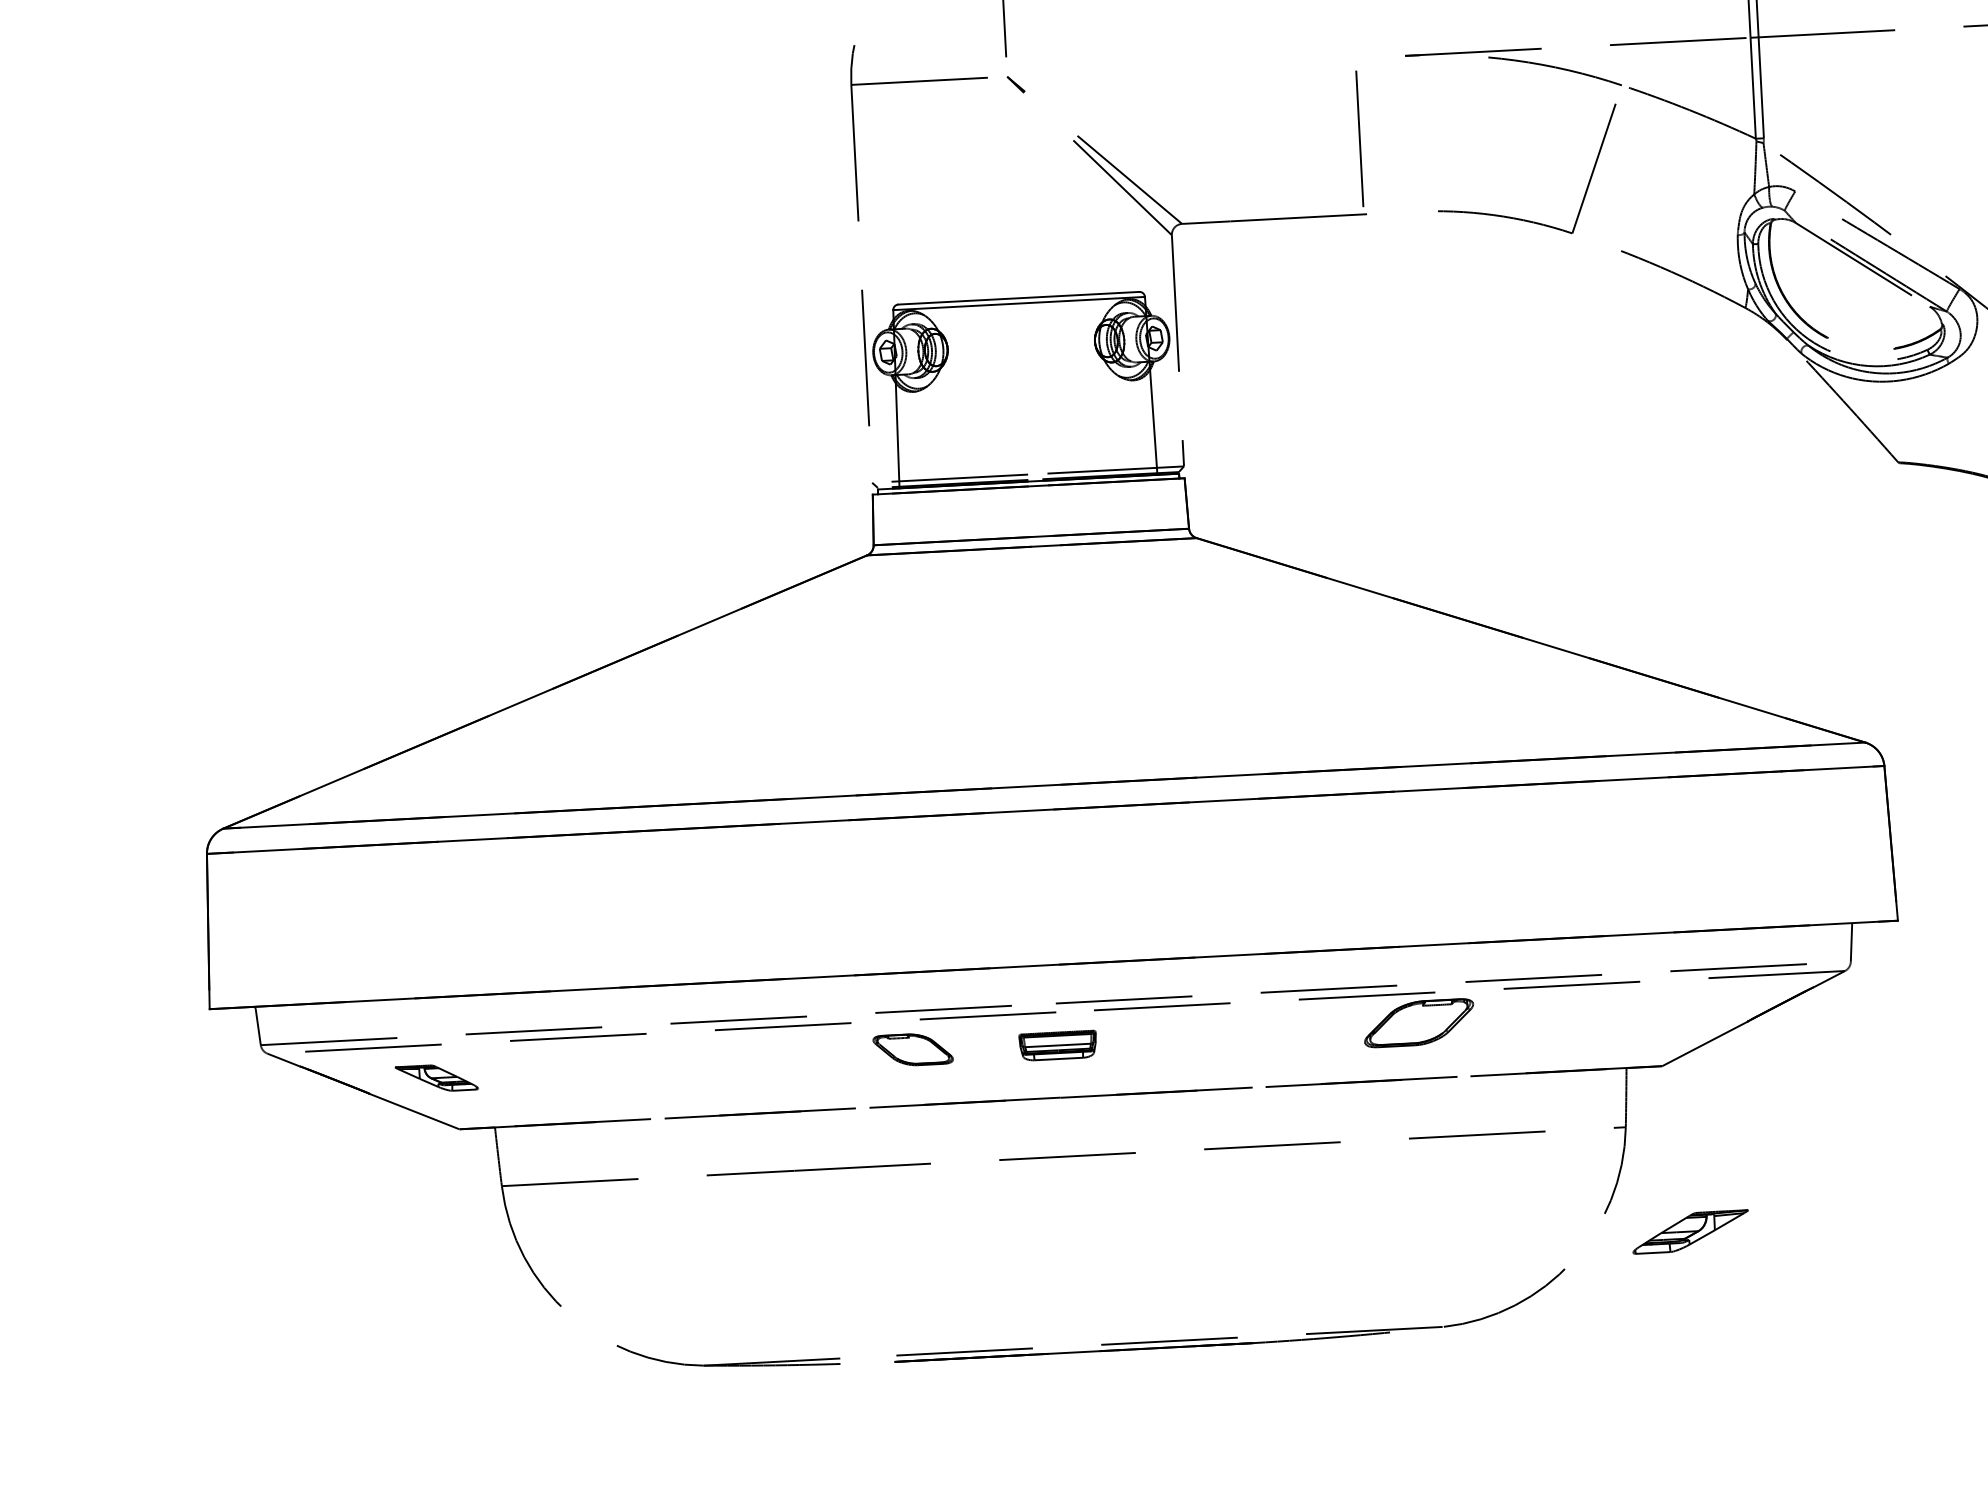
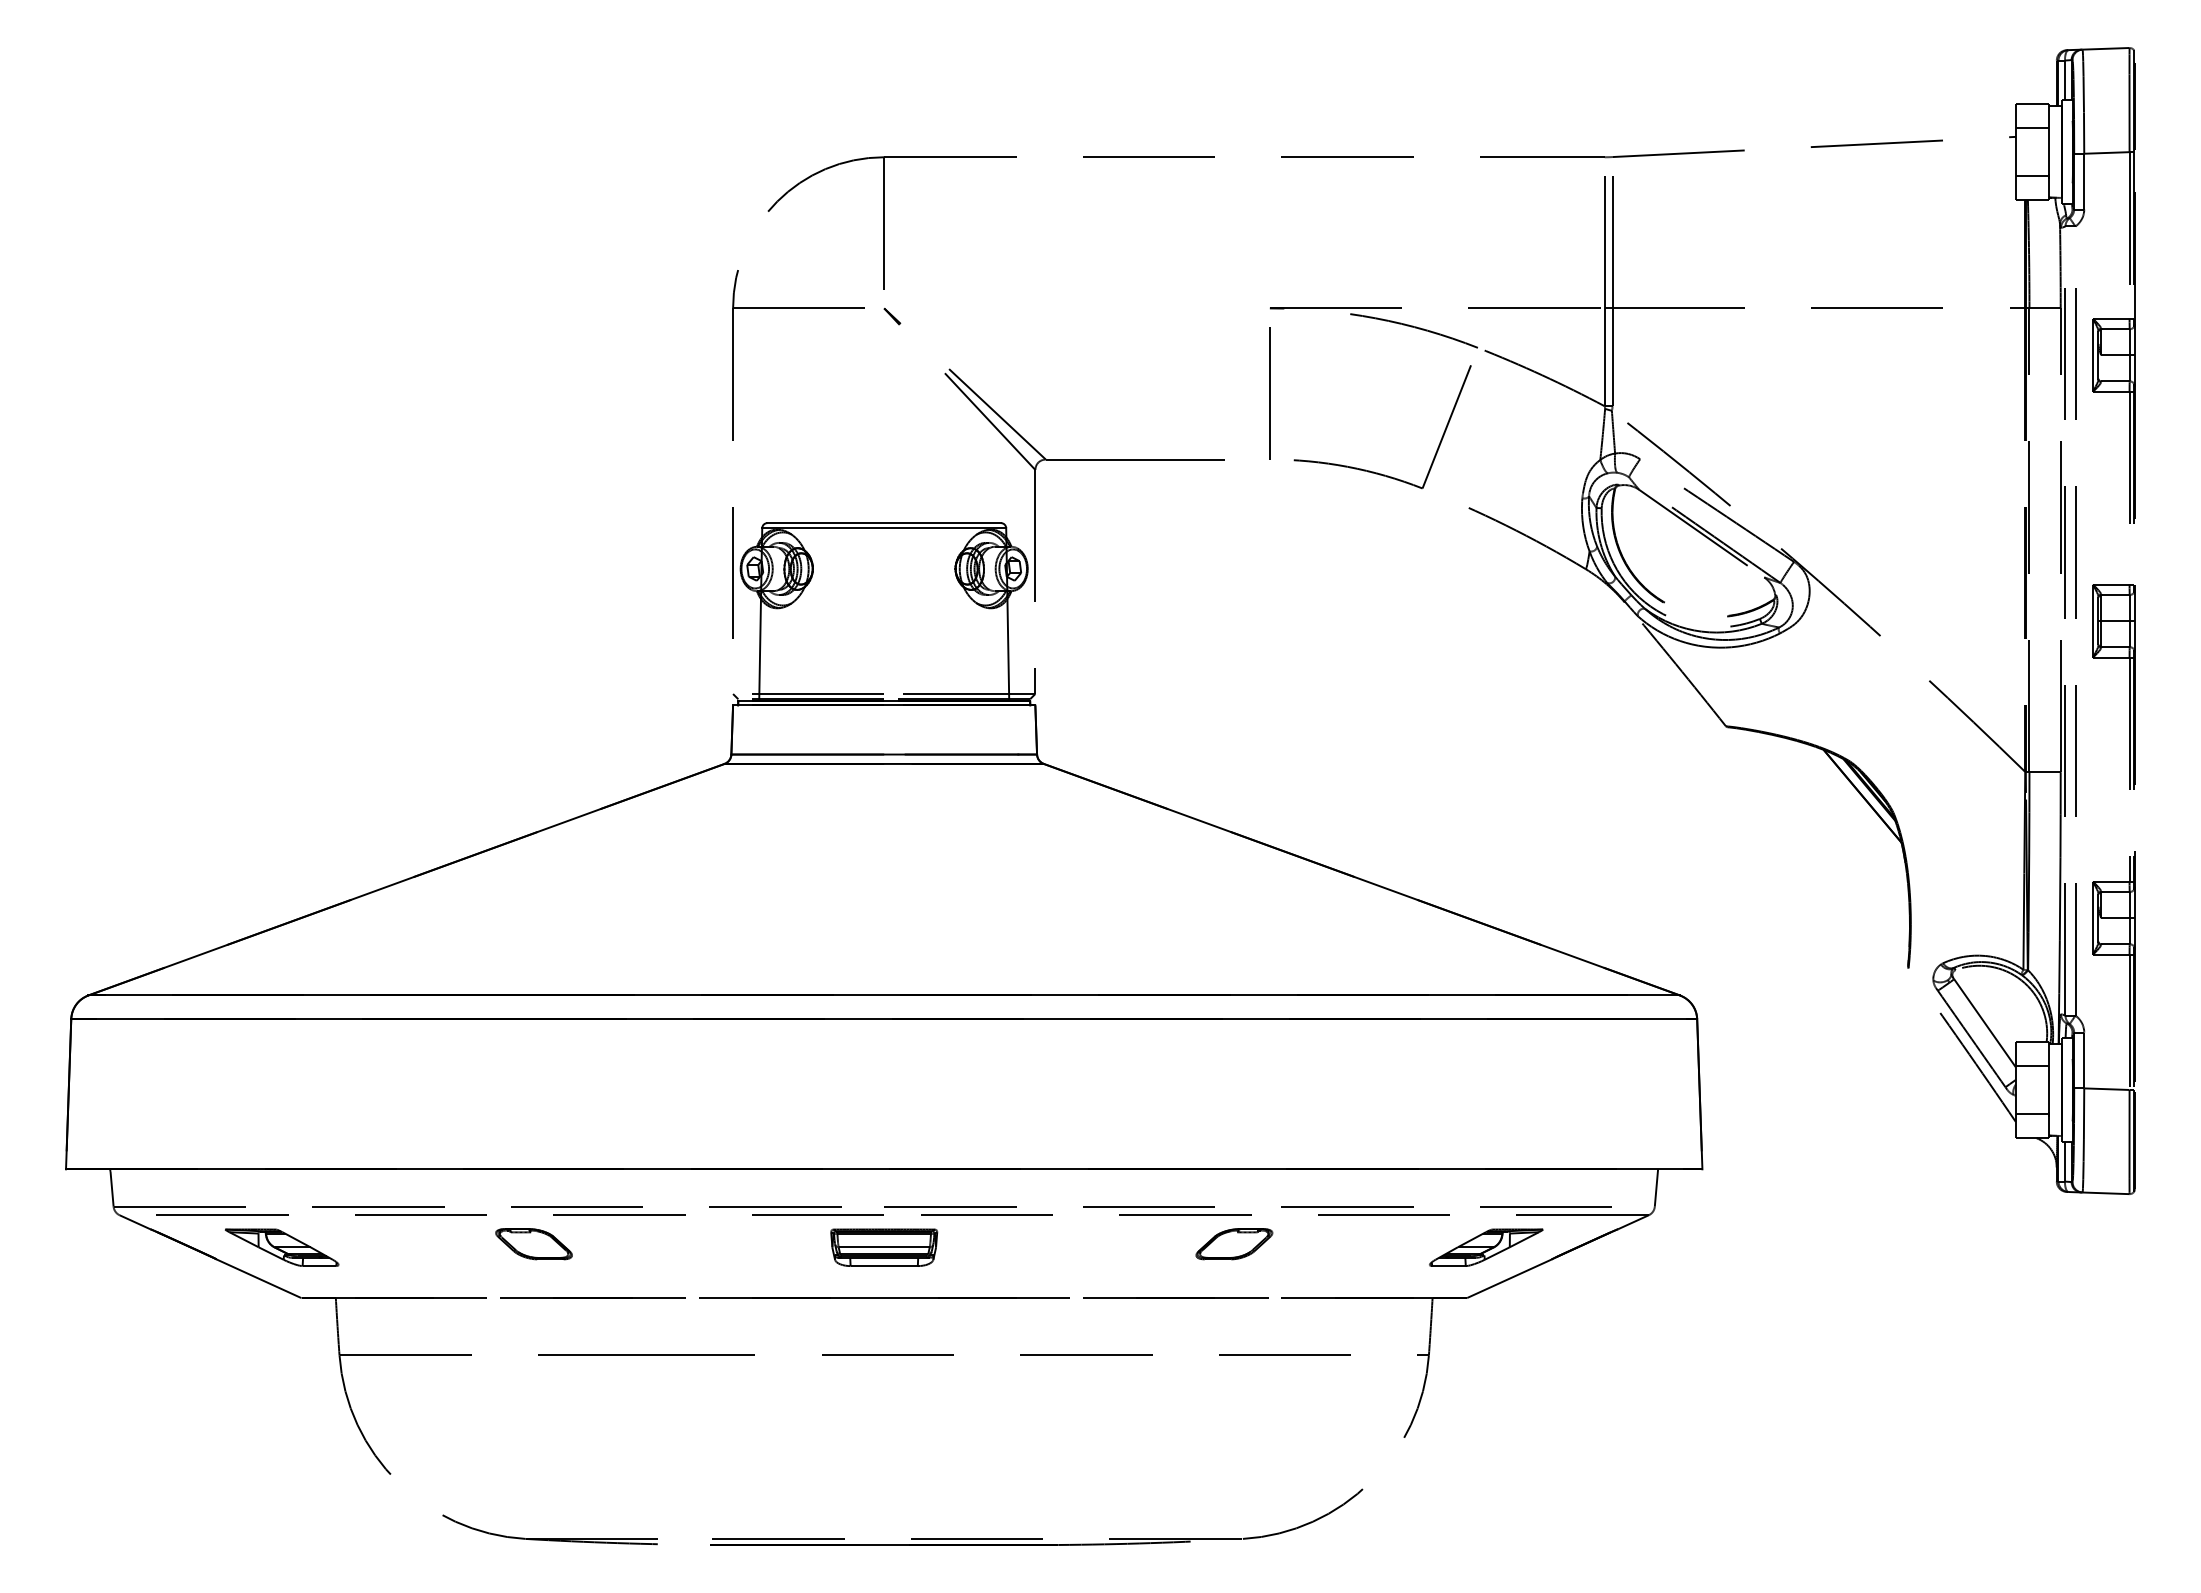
line: (1359, 139) -> (1269, 393), moved
part: (1419, 1023) -> (1234, 1244), size x0.71
part: (1058, 1045) -> (884, 1247), size x1.43
part: (912, 1050) -> (533, 1244), moved
part: (436, 1078) -> (281, 1247), size x1.43
part: (1690, 1231) -> (1486, 1247), moved

